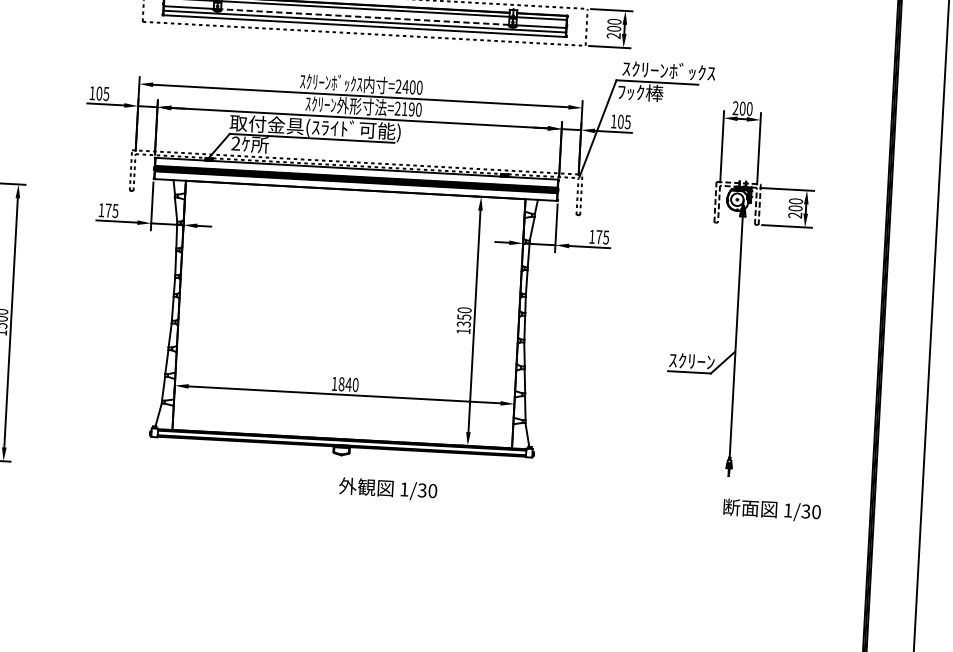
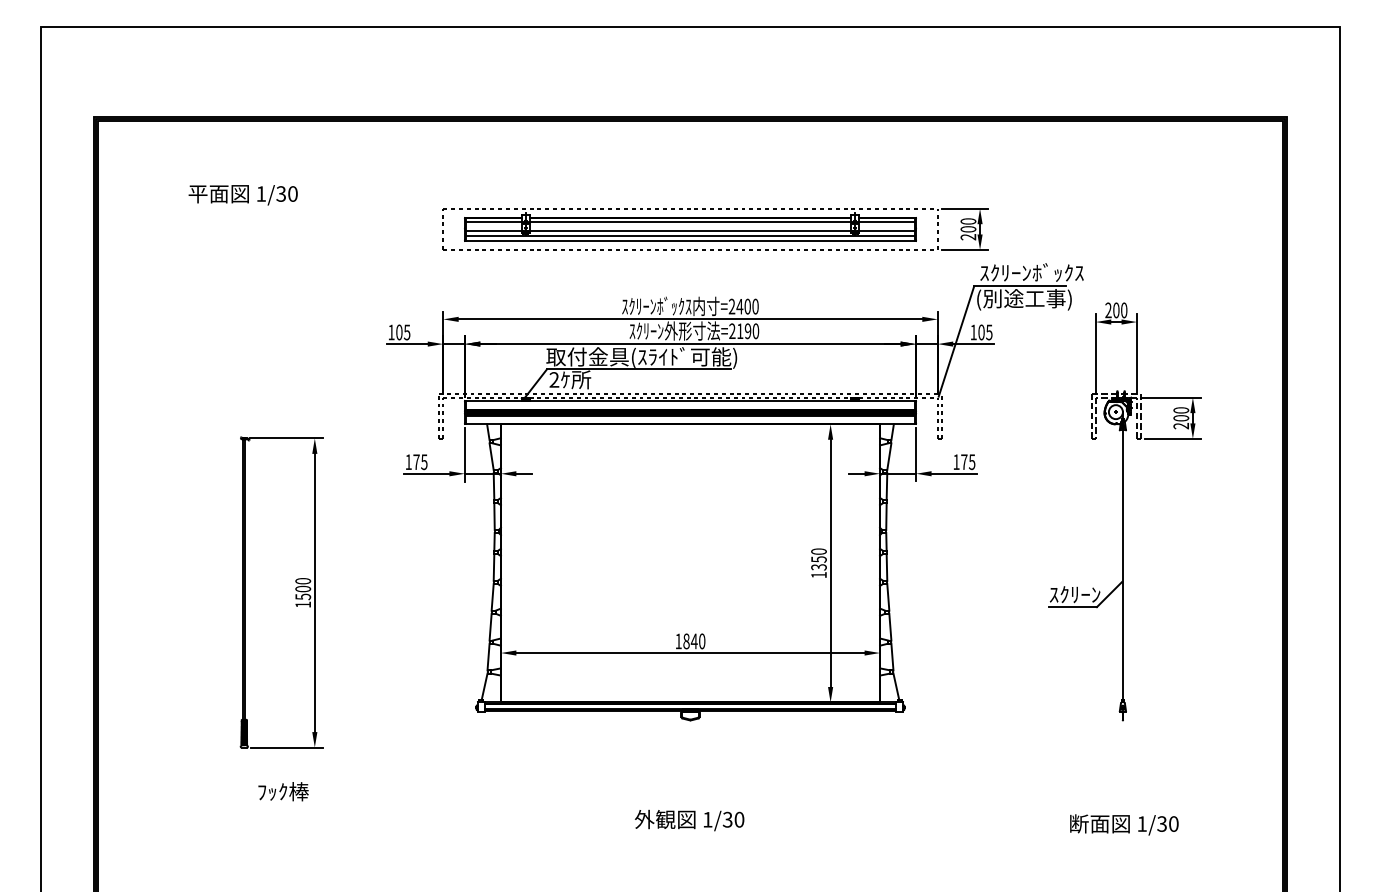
line: (365, 17) -> (690, 231), dashed -> solid
text: (660, 94) -> (1023, 299), ﾌｯｸ棒 -> (別途工事)
text: (388, 489) -> (689, 820), moved
text: (772, 510) -> (1124, 824), moved

